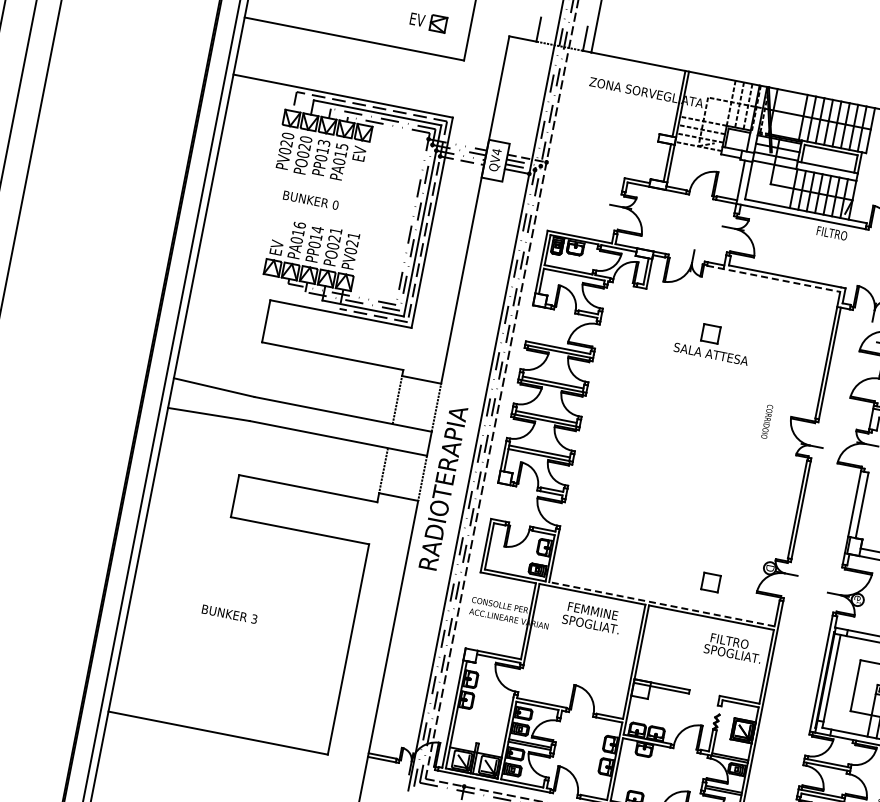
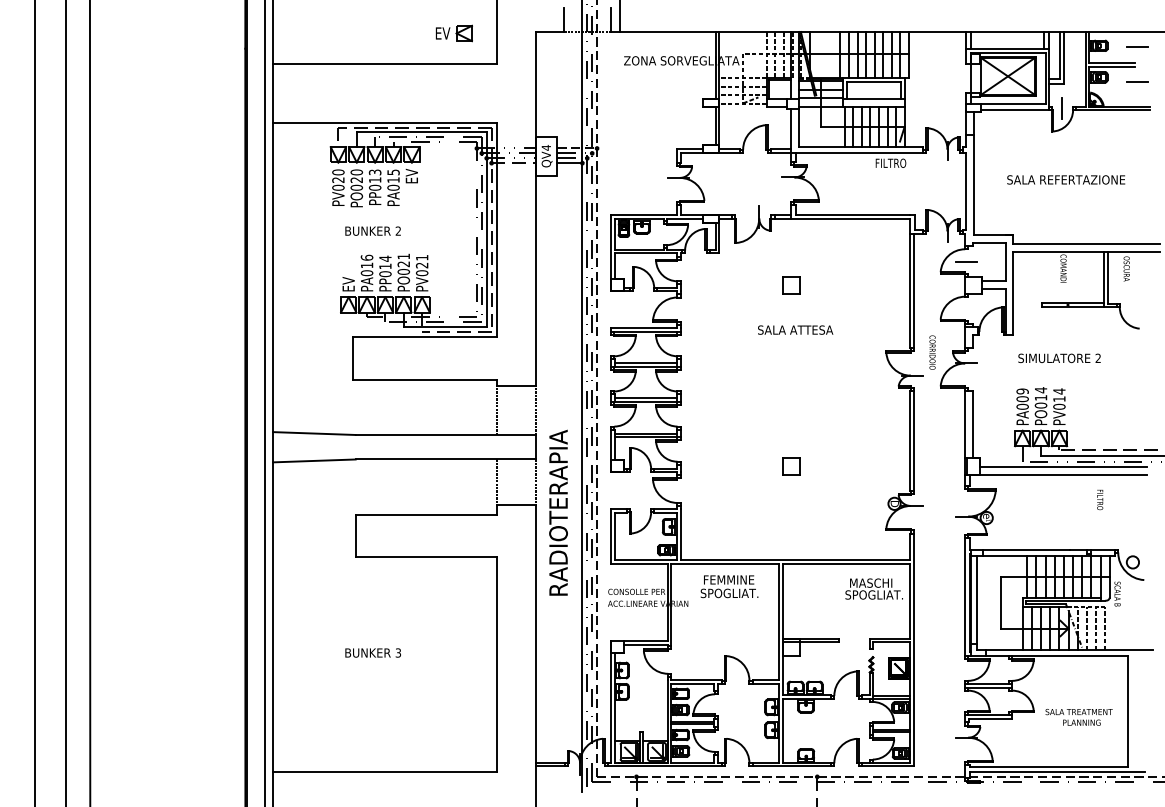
text: (335, 204) -> (398, 230), 0 -> 2
line: (773, 279) -> (842, 219), dashed -> solid
text: (711, 353) -> (795, 329), moved
text: (767, 421) -> (932, 352), moved
text: (443, 487) -> (558, 512), moved
part: (711, 582) -> (791, 466), moved
line: (662, 603) -> (795, 559), dashed -> solid
text: (732, 641) -> (871, 582), FILTRO -> MASCHI

